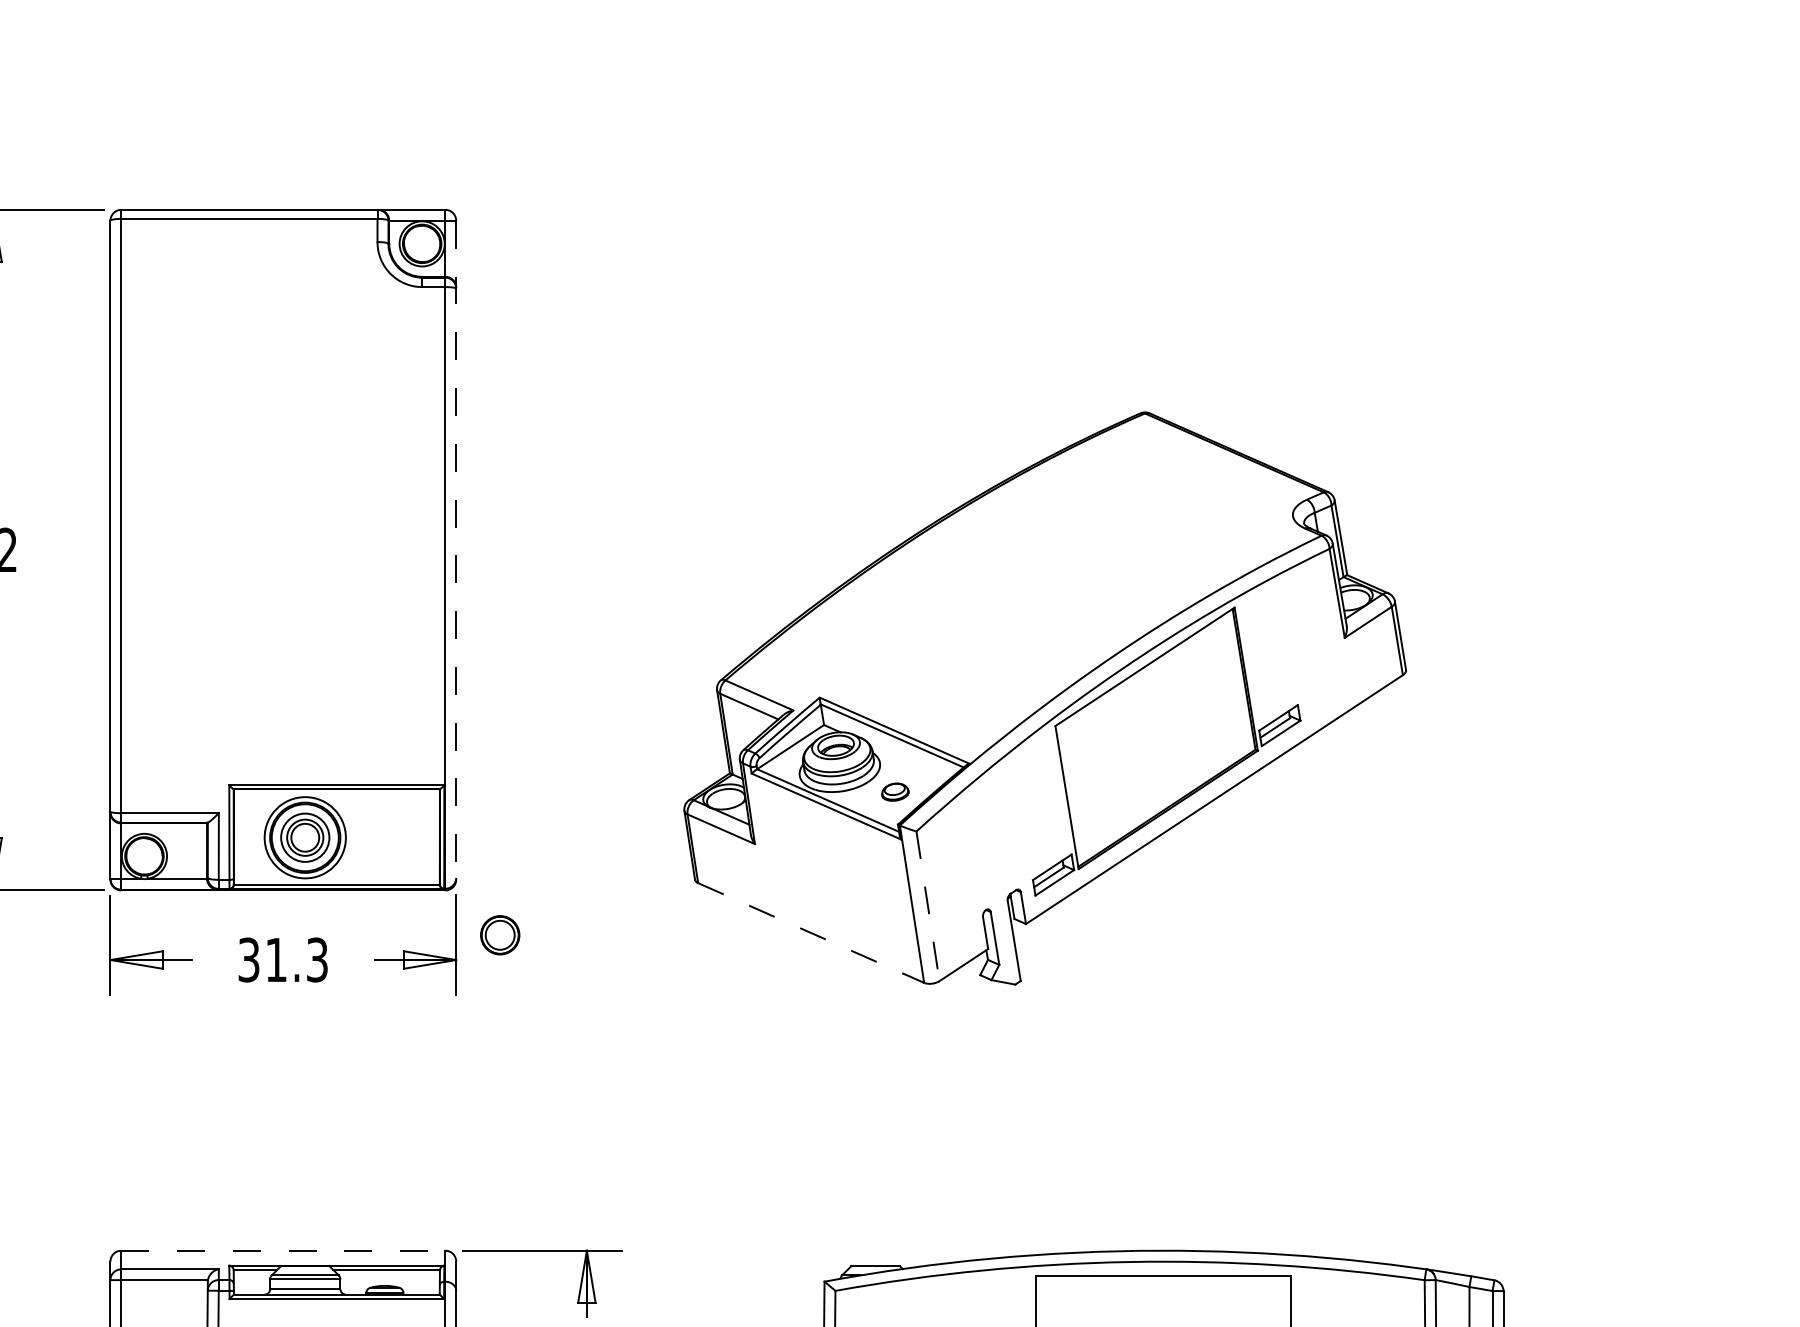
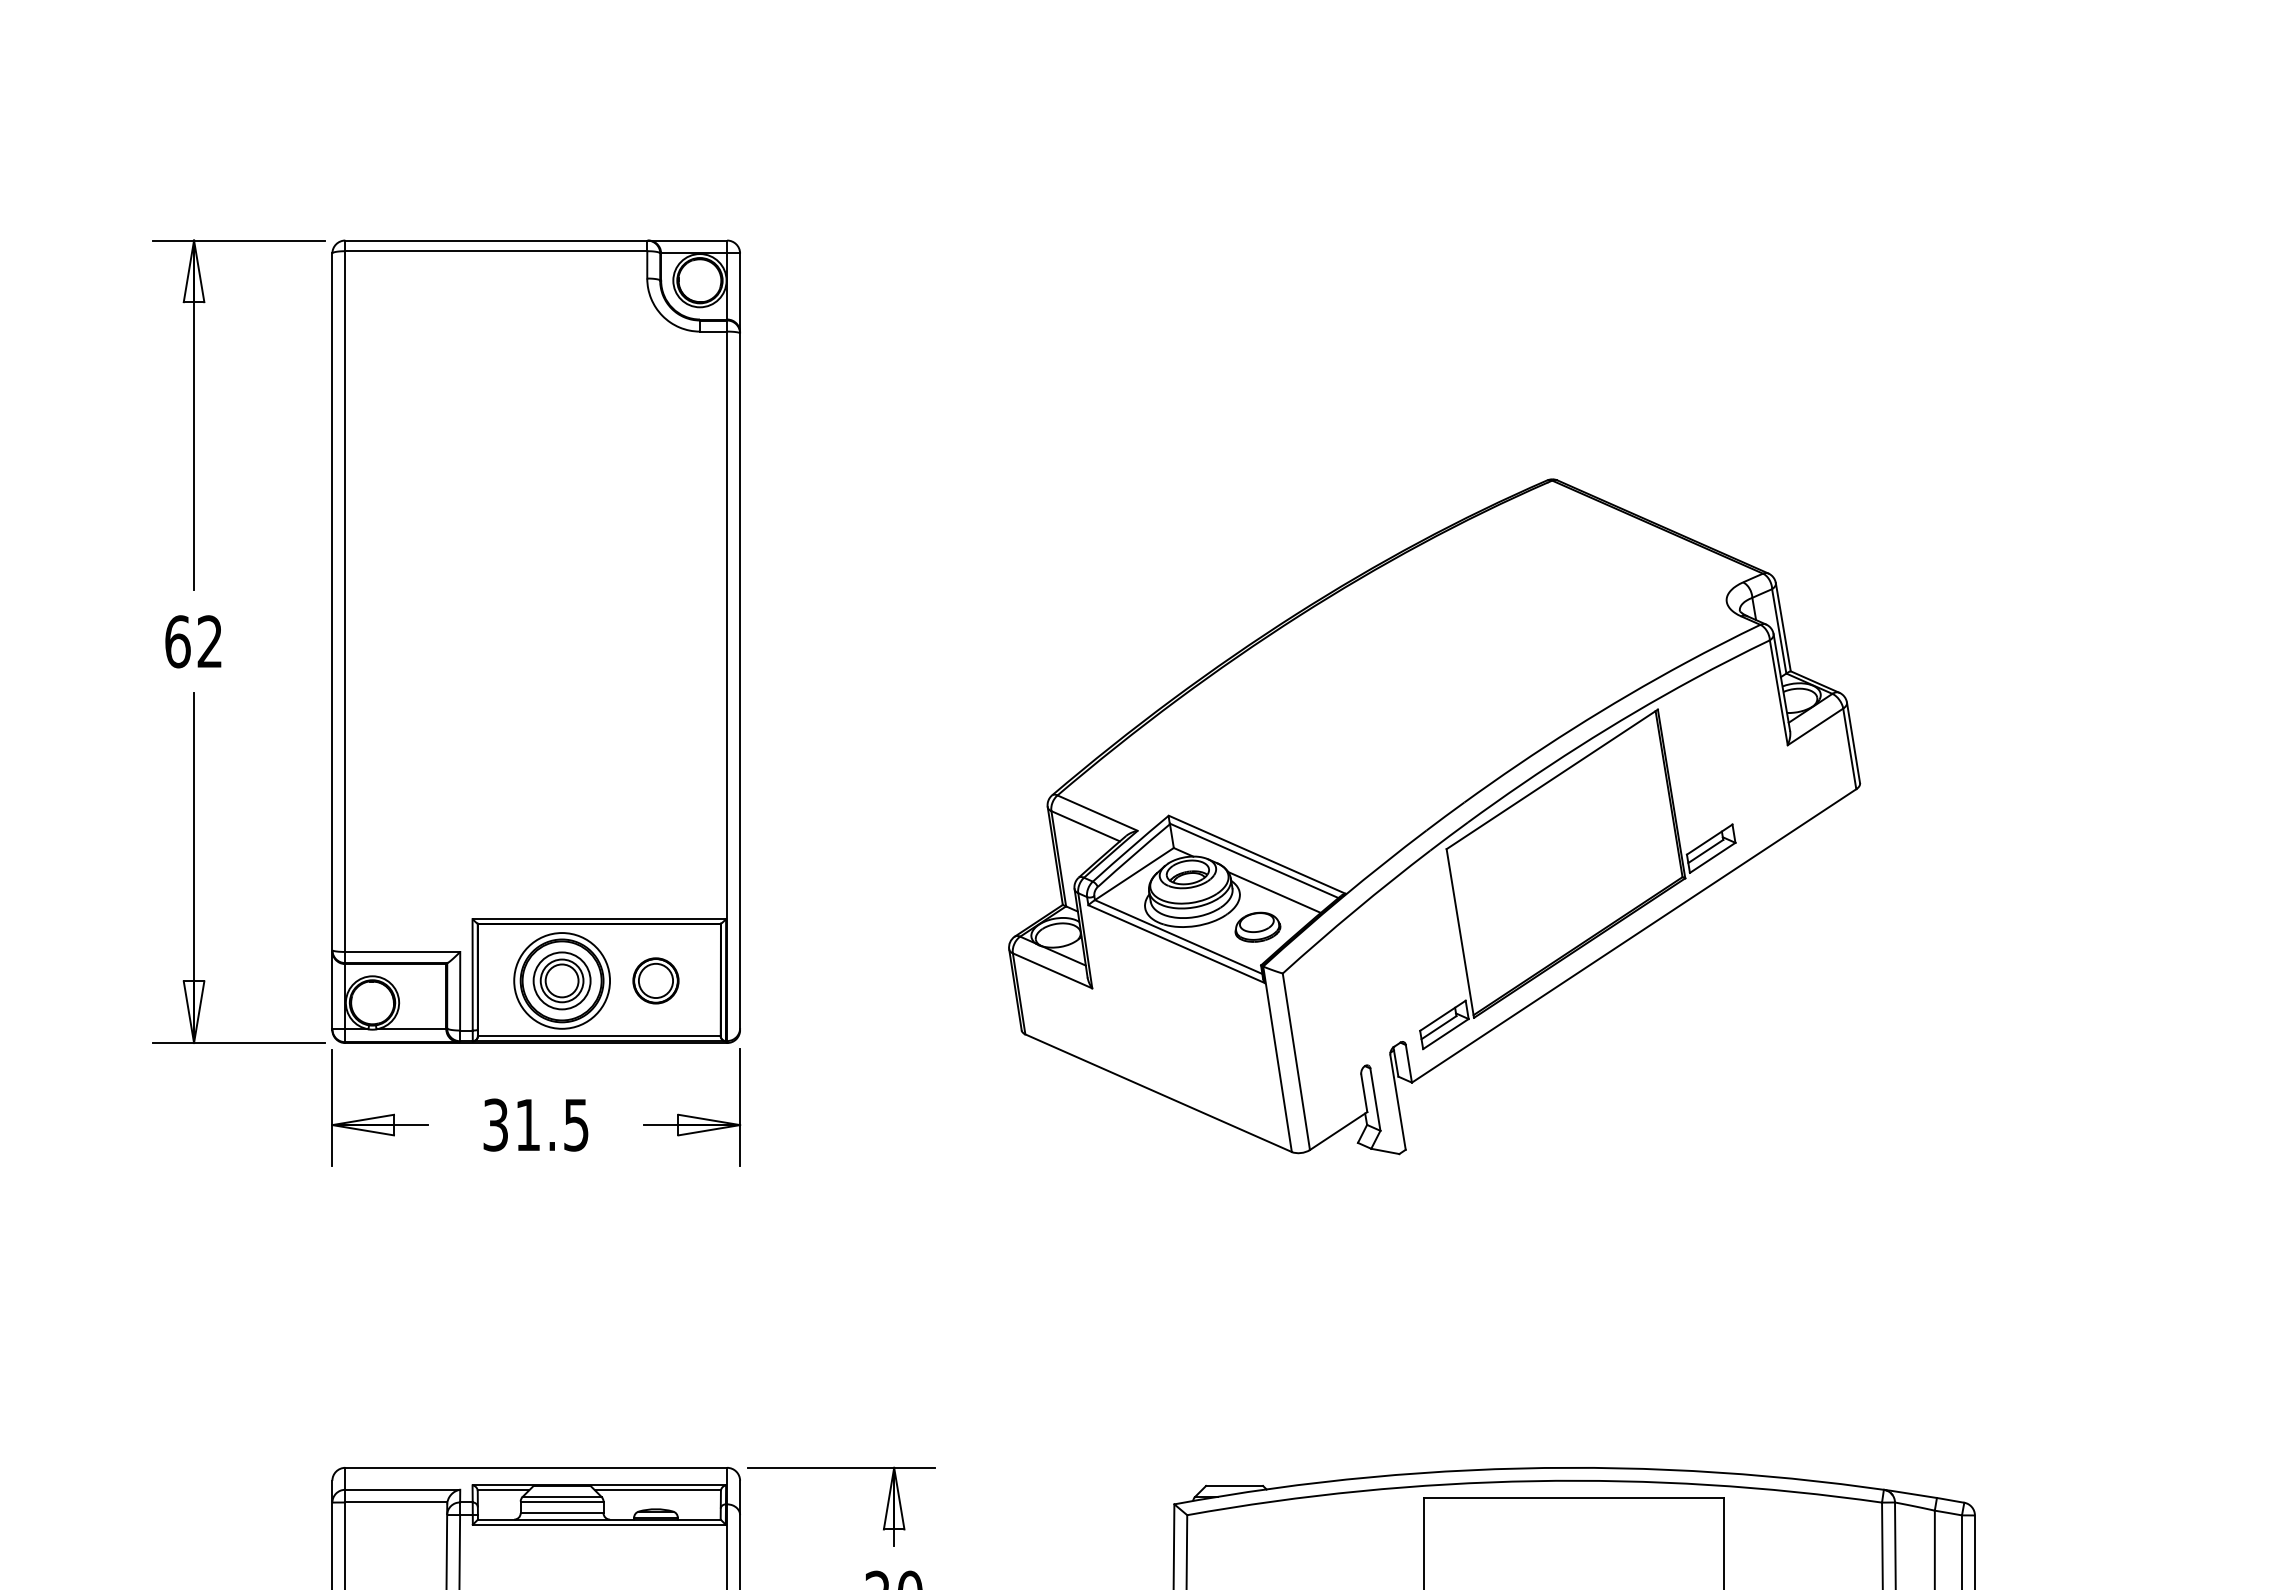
line: (456, 550) -> (740, 642), dashed -> solid
line: (909, 761) -> (1274, 891), added
part: (895, 791) -> (1257, 926), size x1.43
line: (928, 906) -> (1296, 1062), dashed -> solid
line: (811, 933) -> (1158, 1093), dashed -> solid
part: (499, 934) -> (655, 980), moved
text: (317, 959) -> (576, 1124), 31.3 -> 31.5
line: (283, 1250) -> (536, 1467), dashed -> solid

